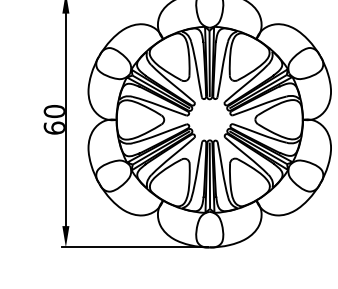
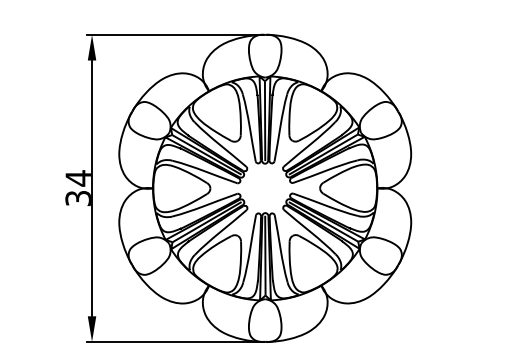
text: (53, 119) -> (77, 188), 60 -> 34

